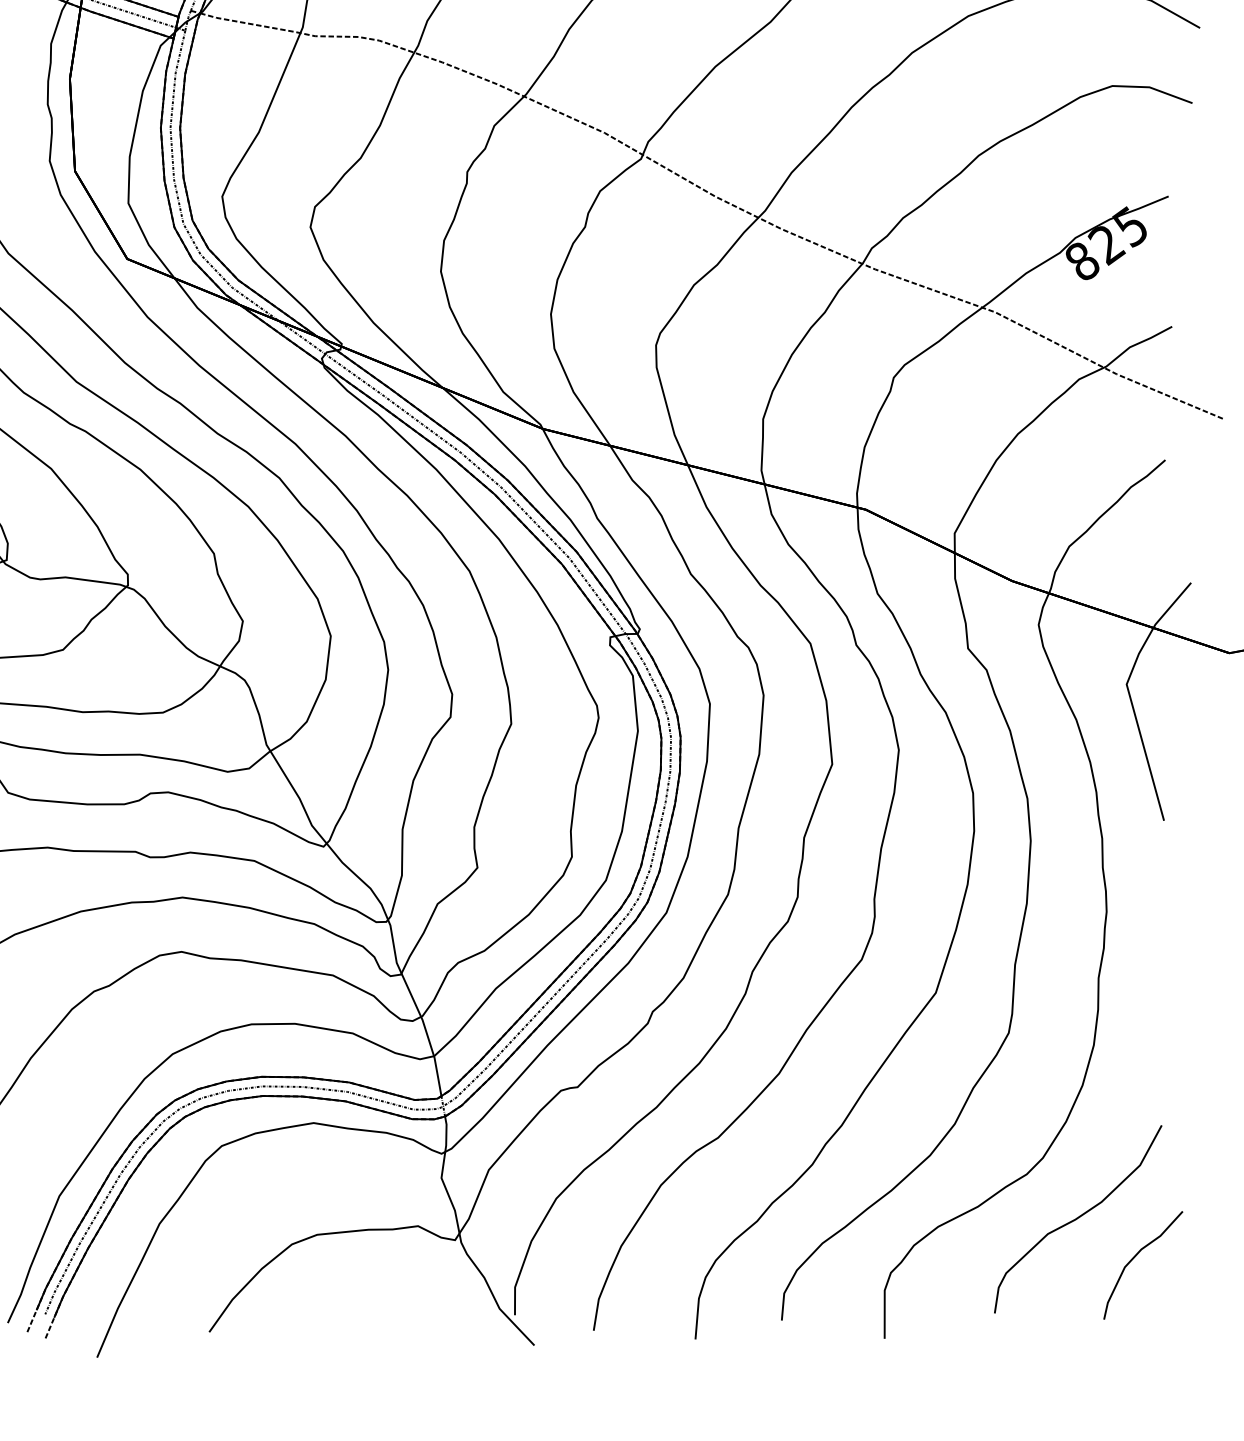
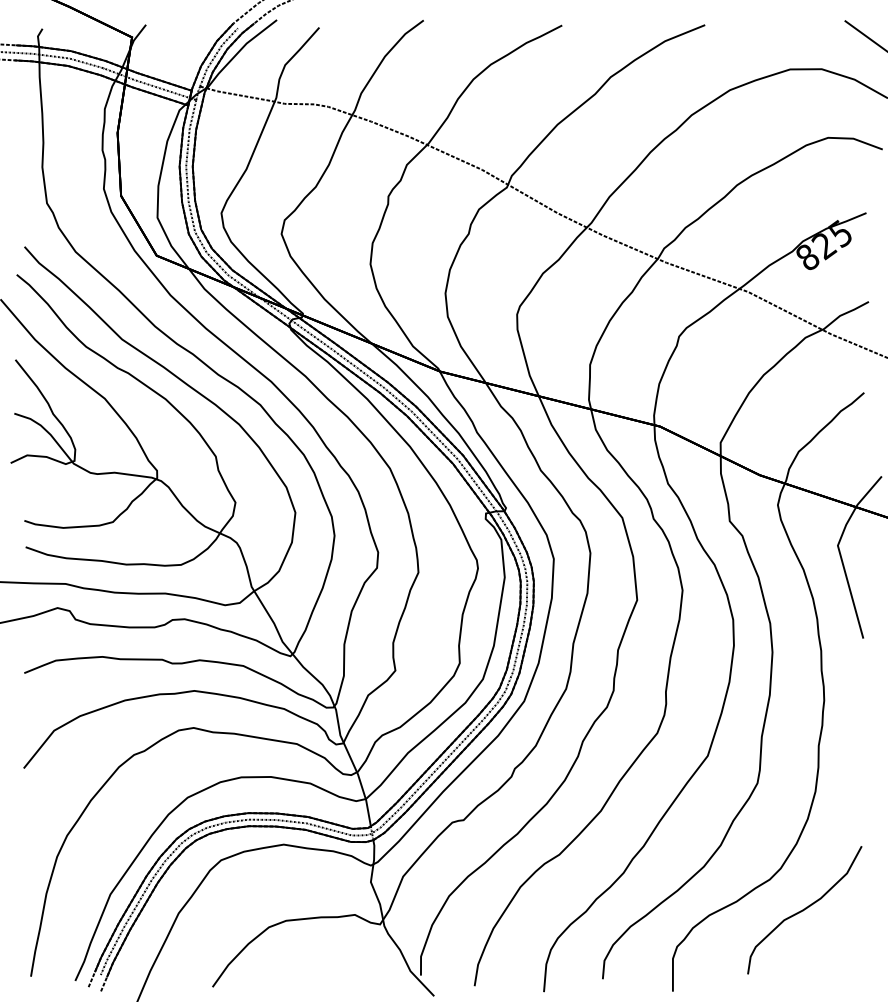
part: (1133, 1260) -> (842, 938), removed

